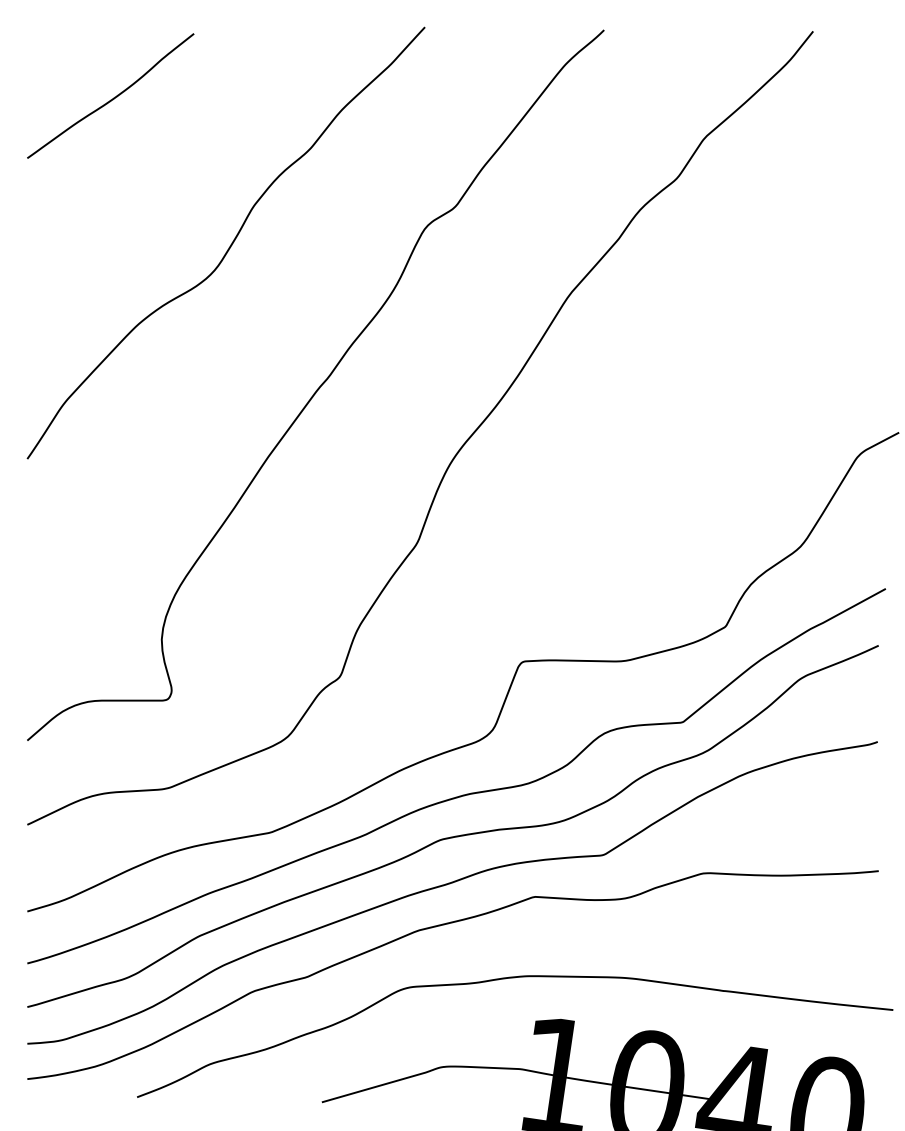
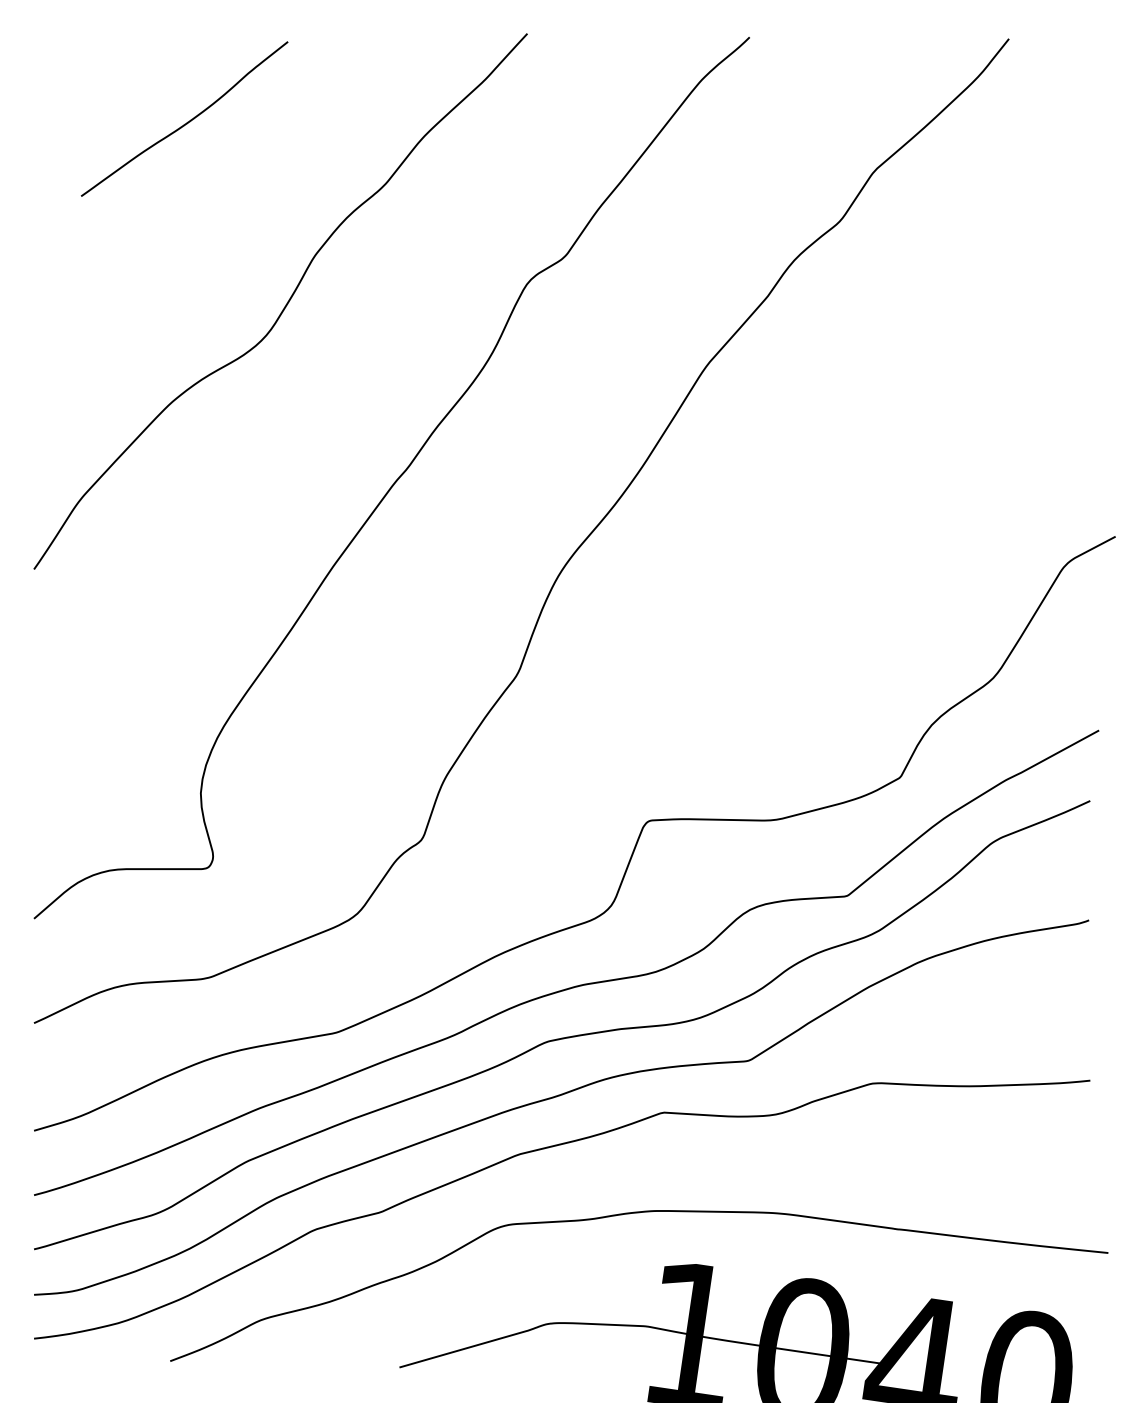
curve: (113, 97) -> (188, 120), moved

